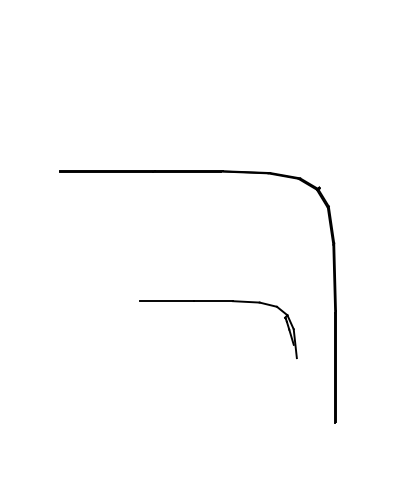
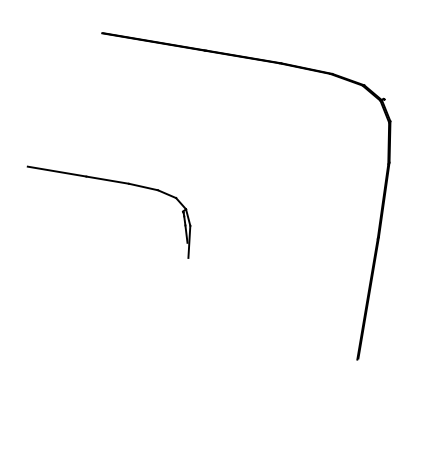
part: (218, 301) -> (113, 181), moved

